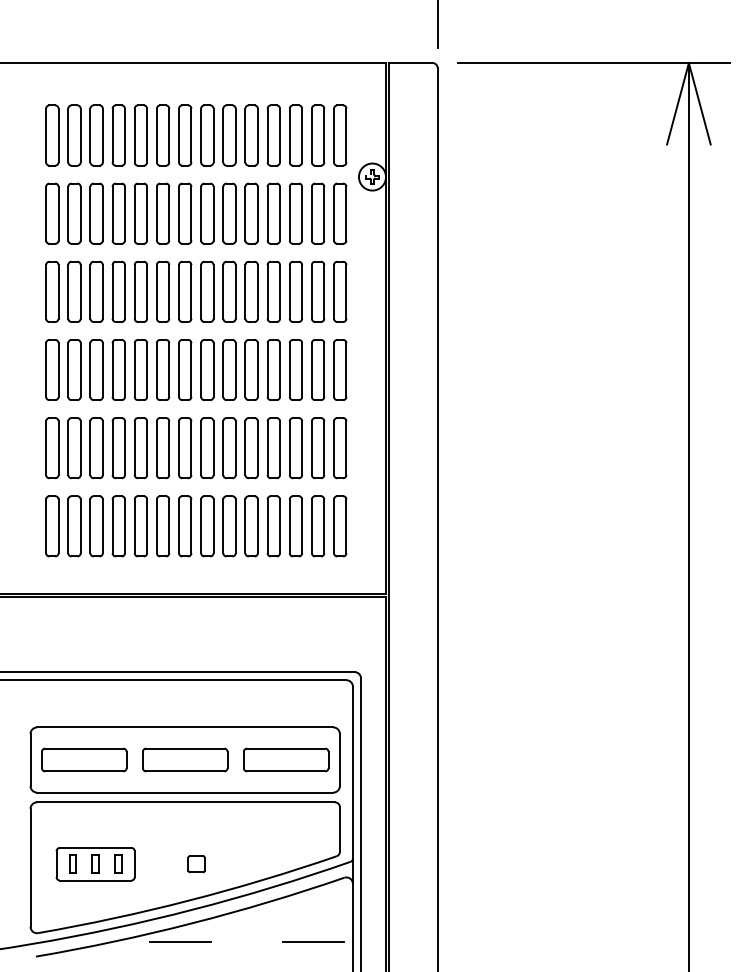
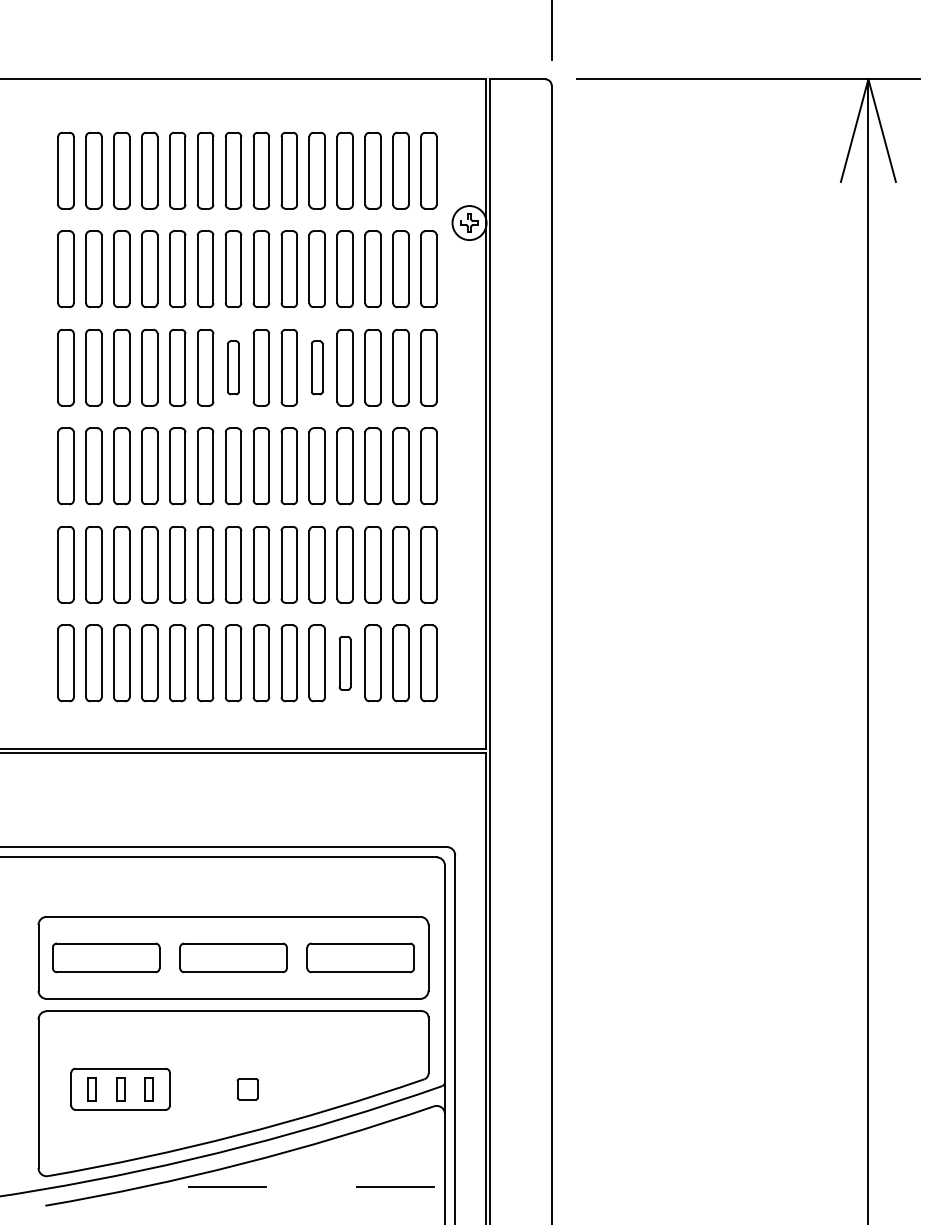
part: (185, 291) -> (233, 367), size x0.7
part: (251, 291) -> (316, 367), size x0.7
part: (273, 526) -> (344, 663), size x0.7

